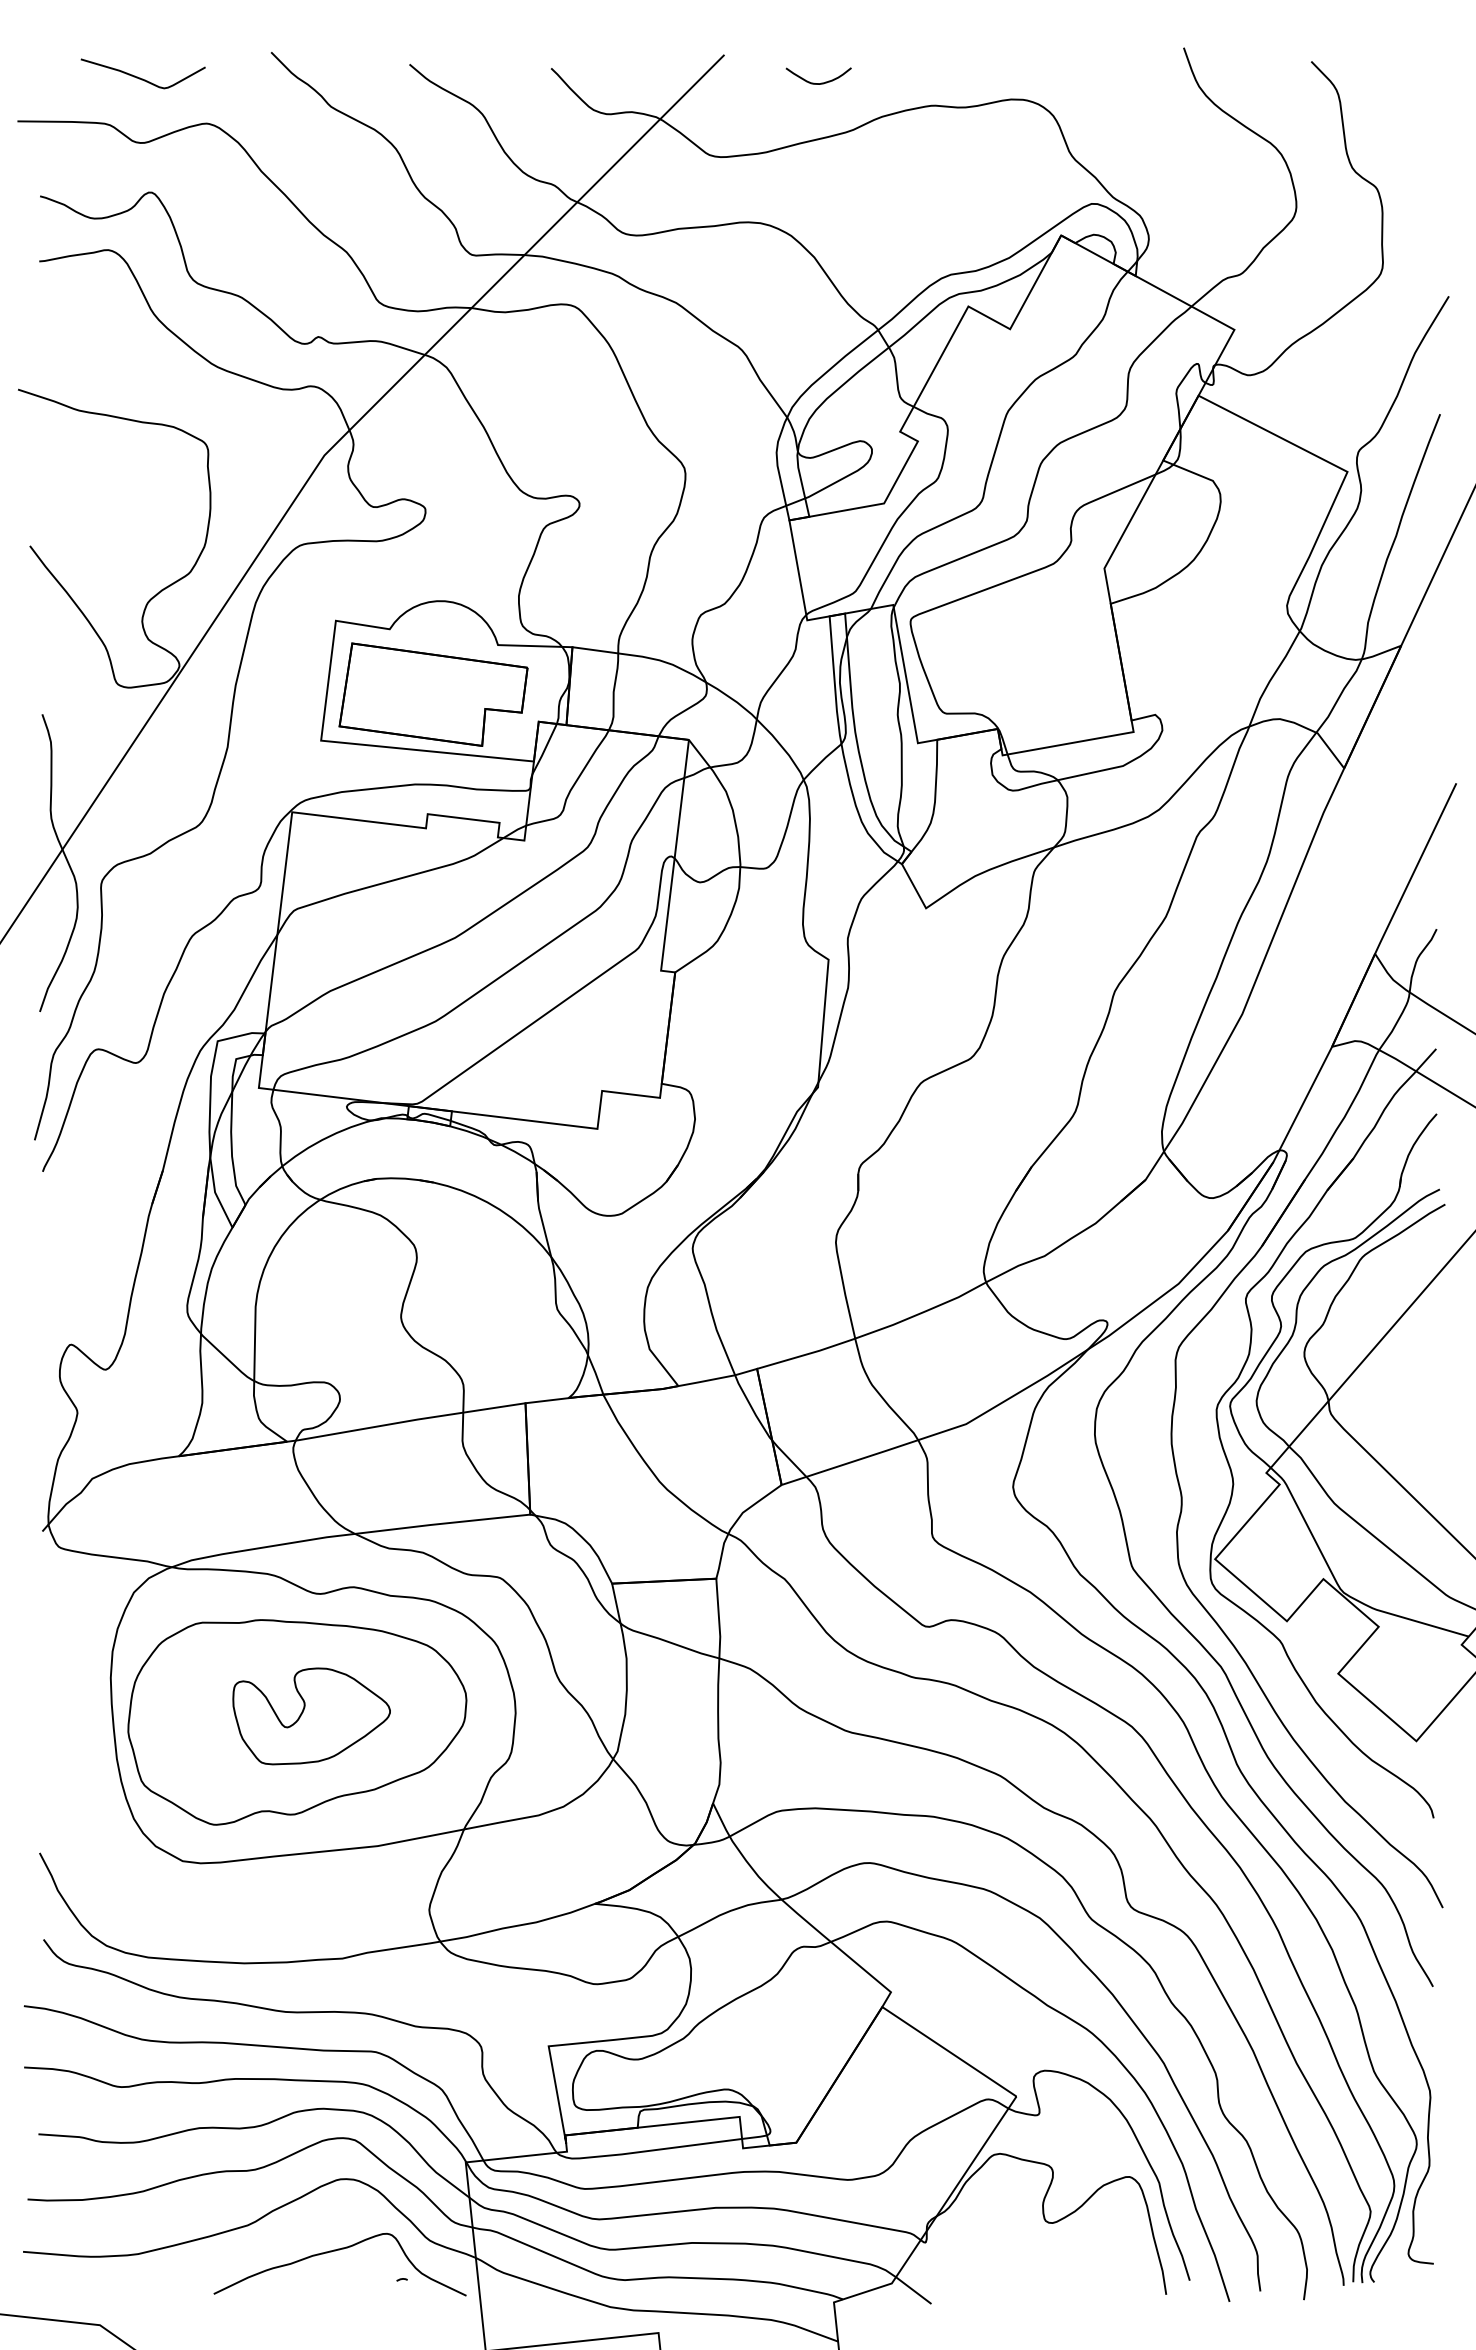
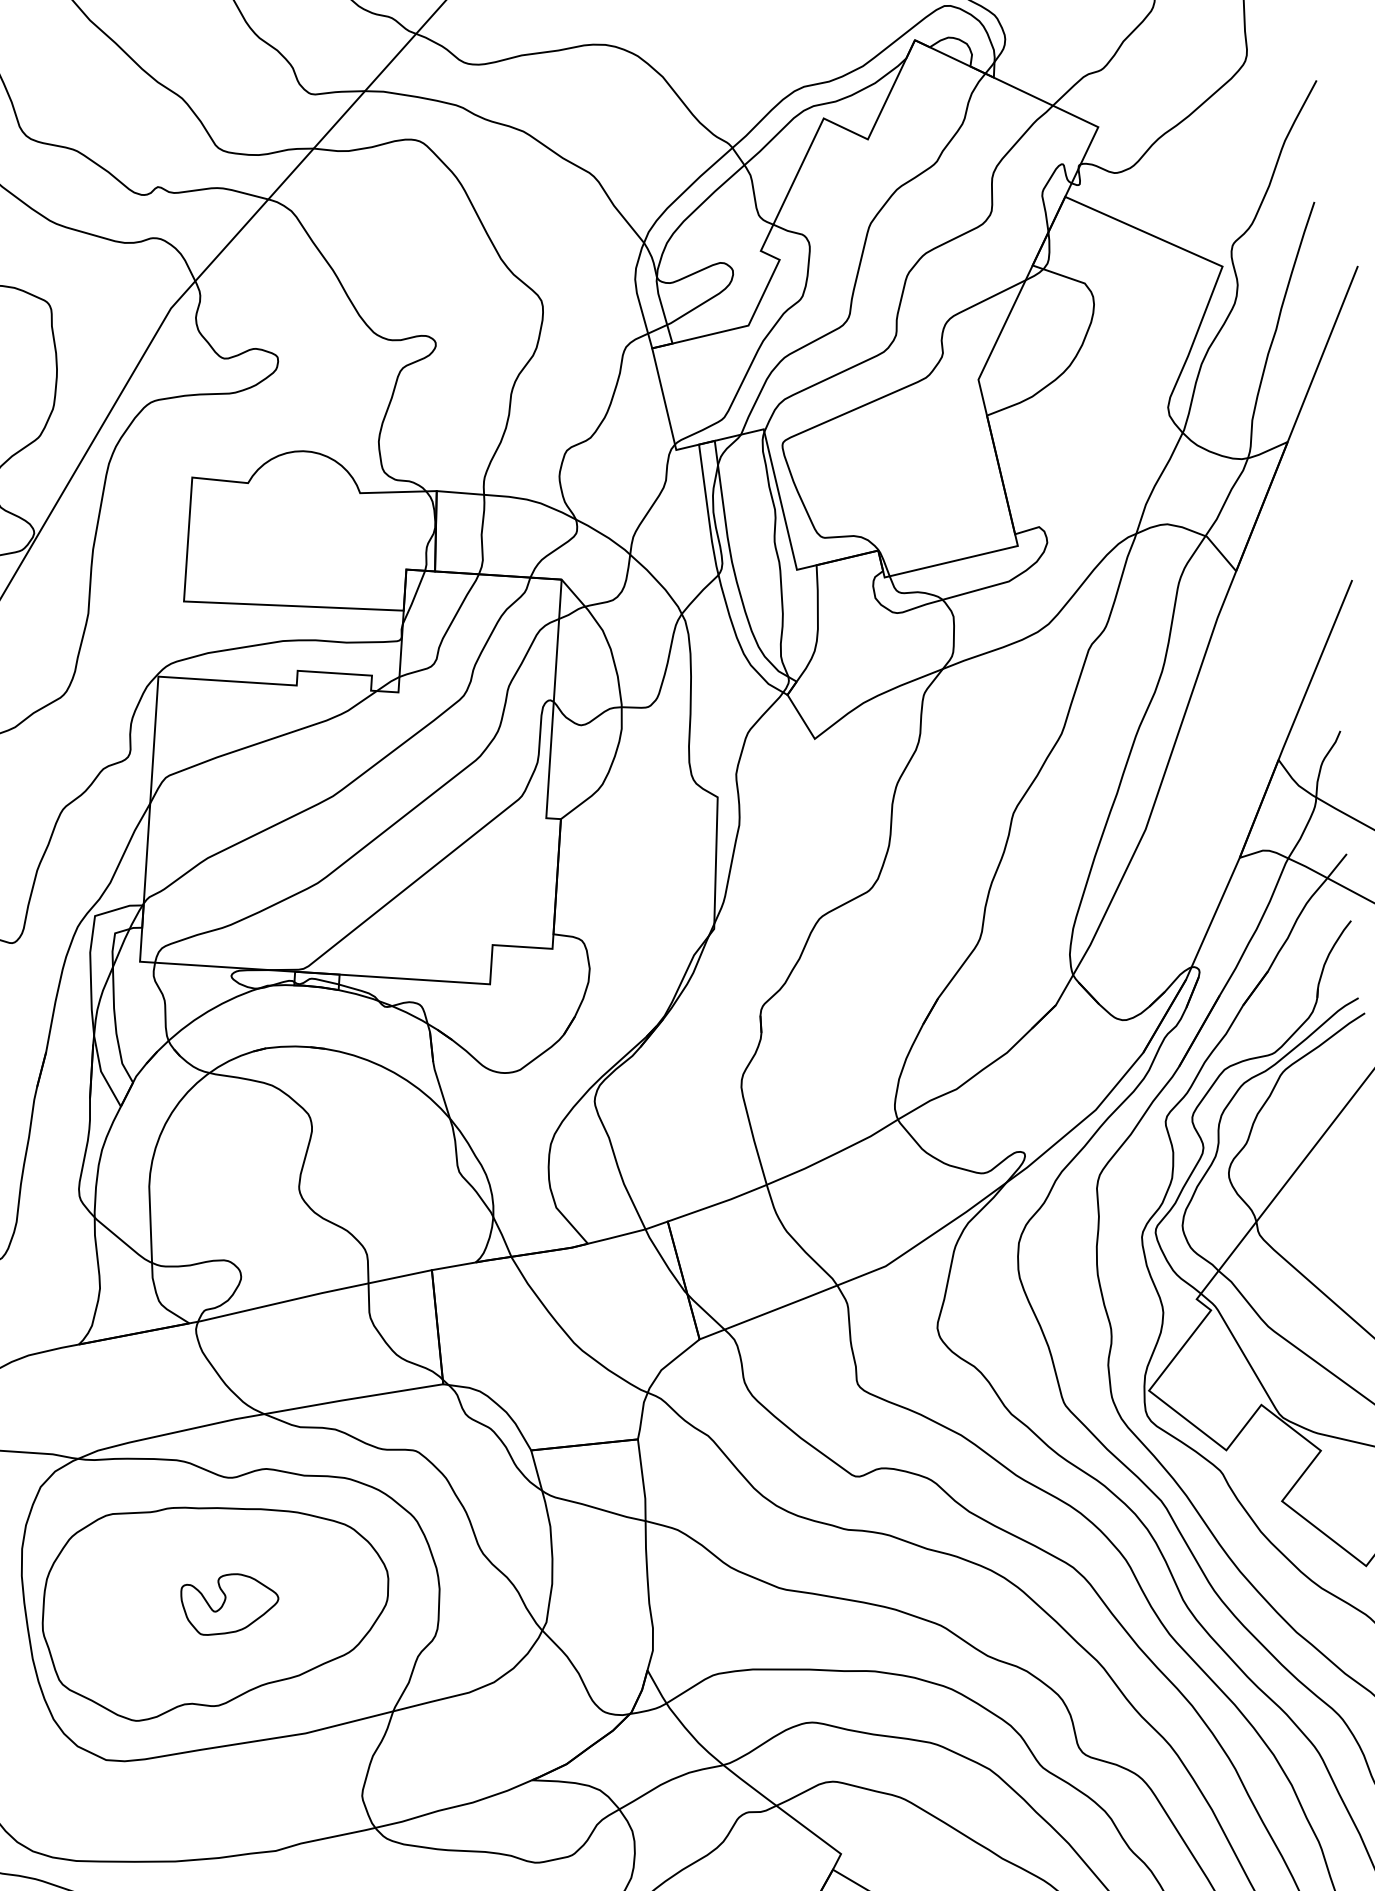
part: (433, 694) -> (296, 547), removed
part: (311, 1716) -> (230, 1604), size x0.6

